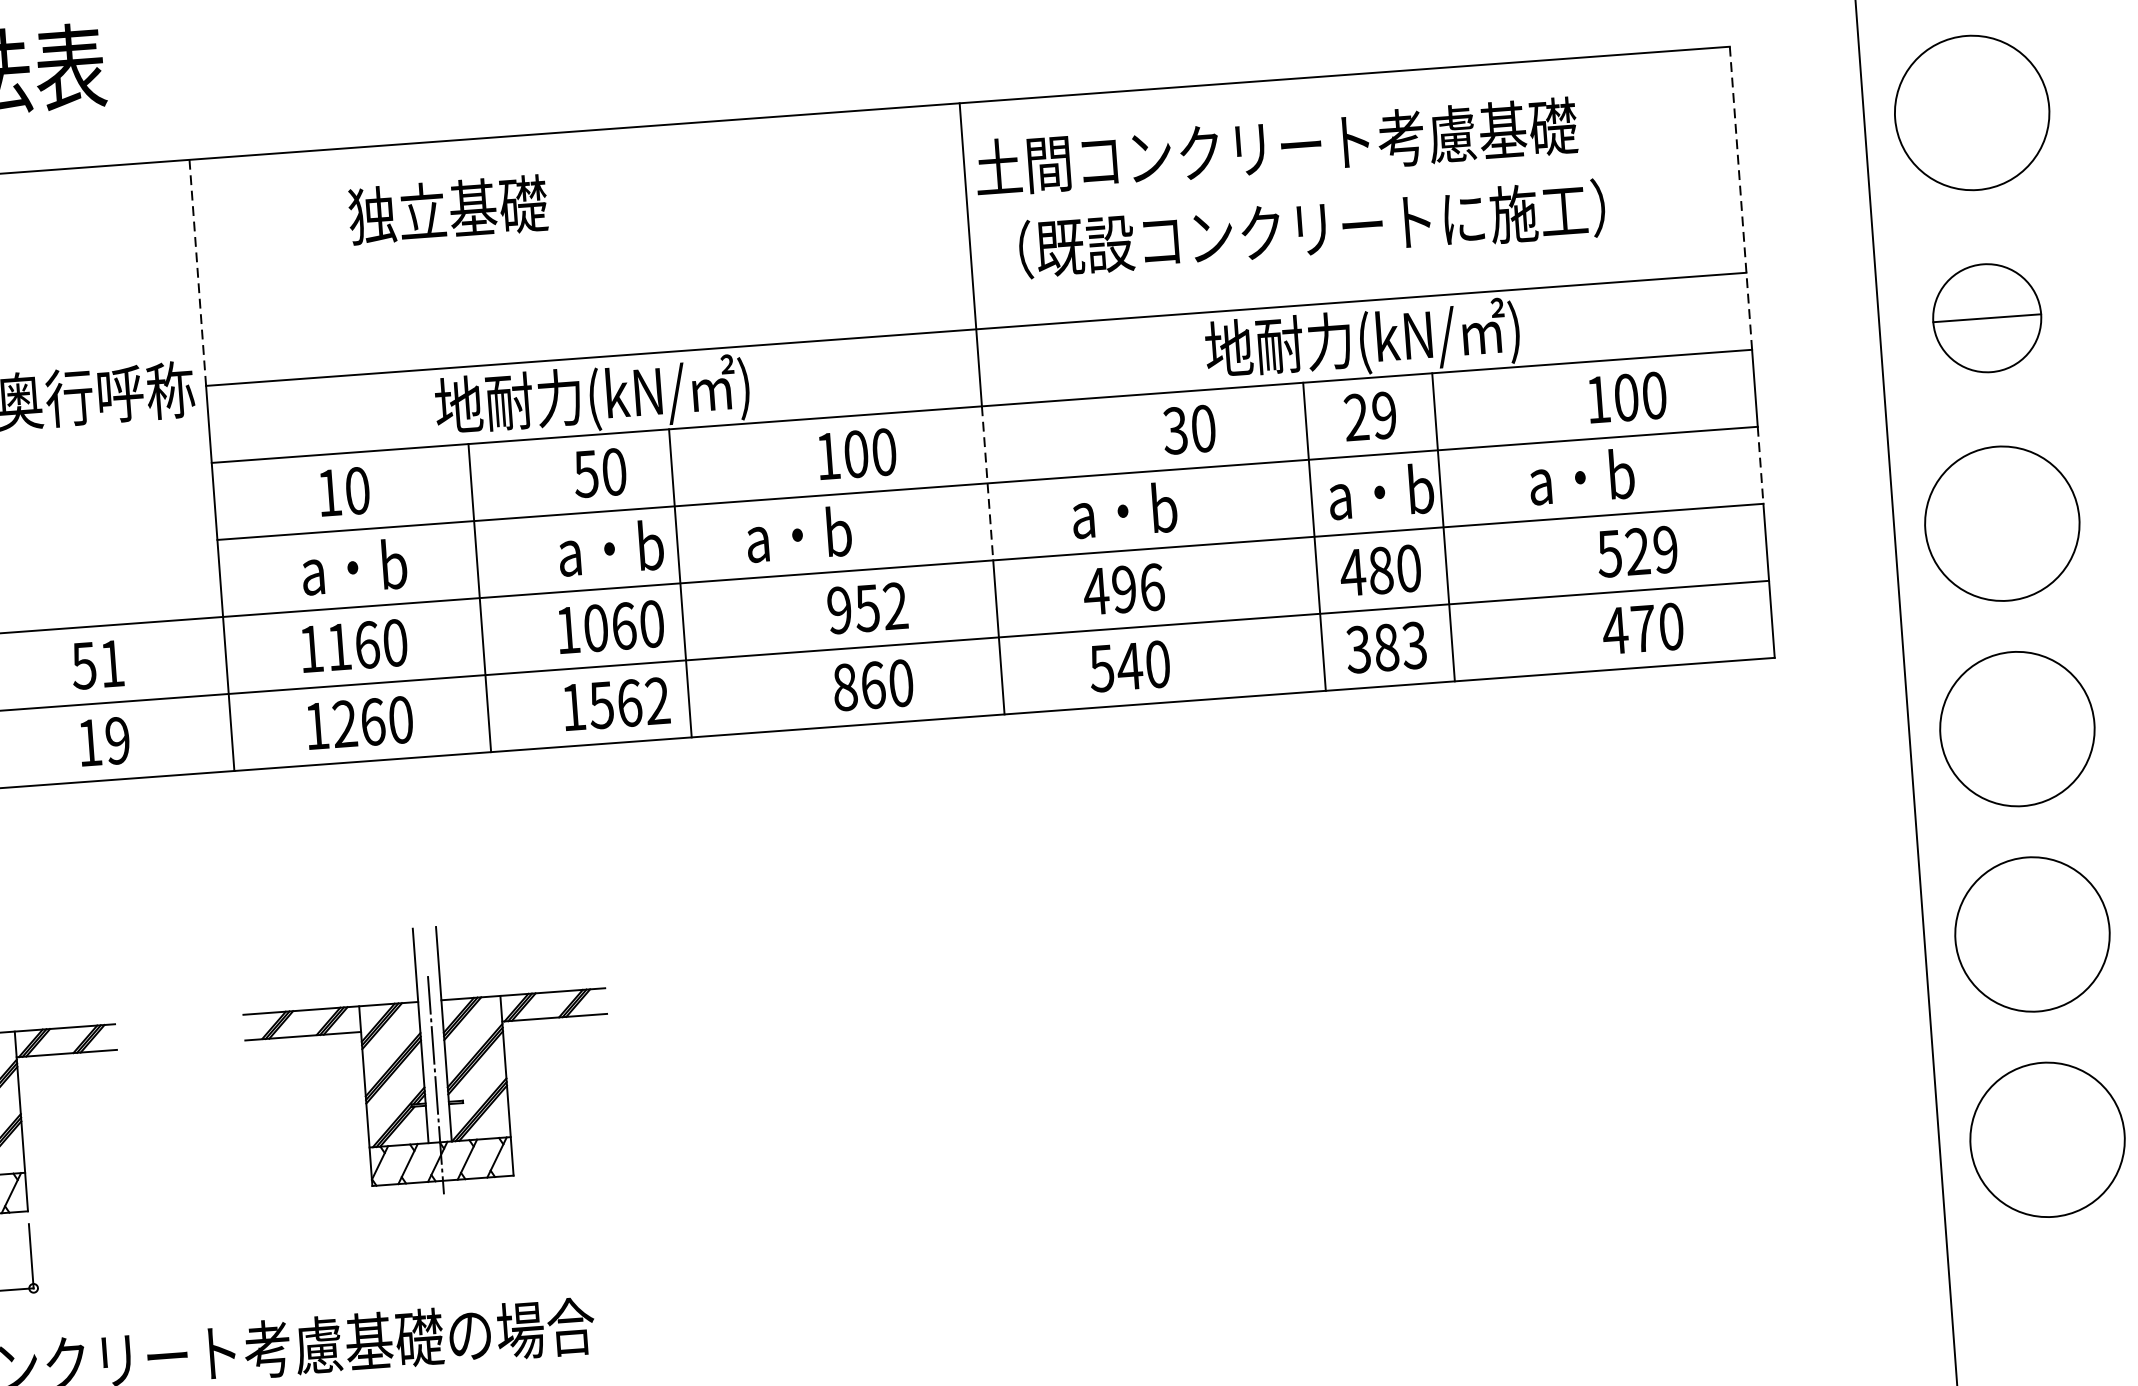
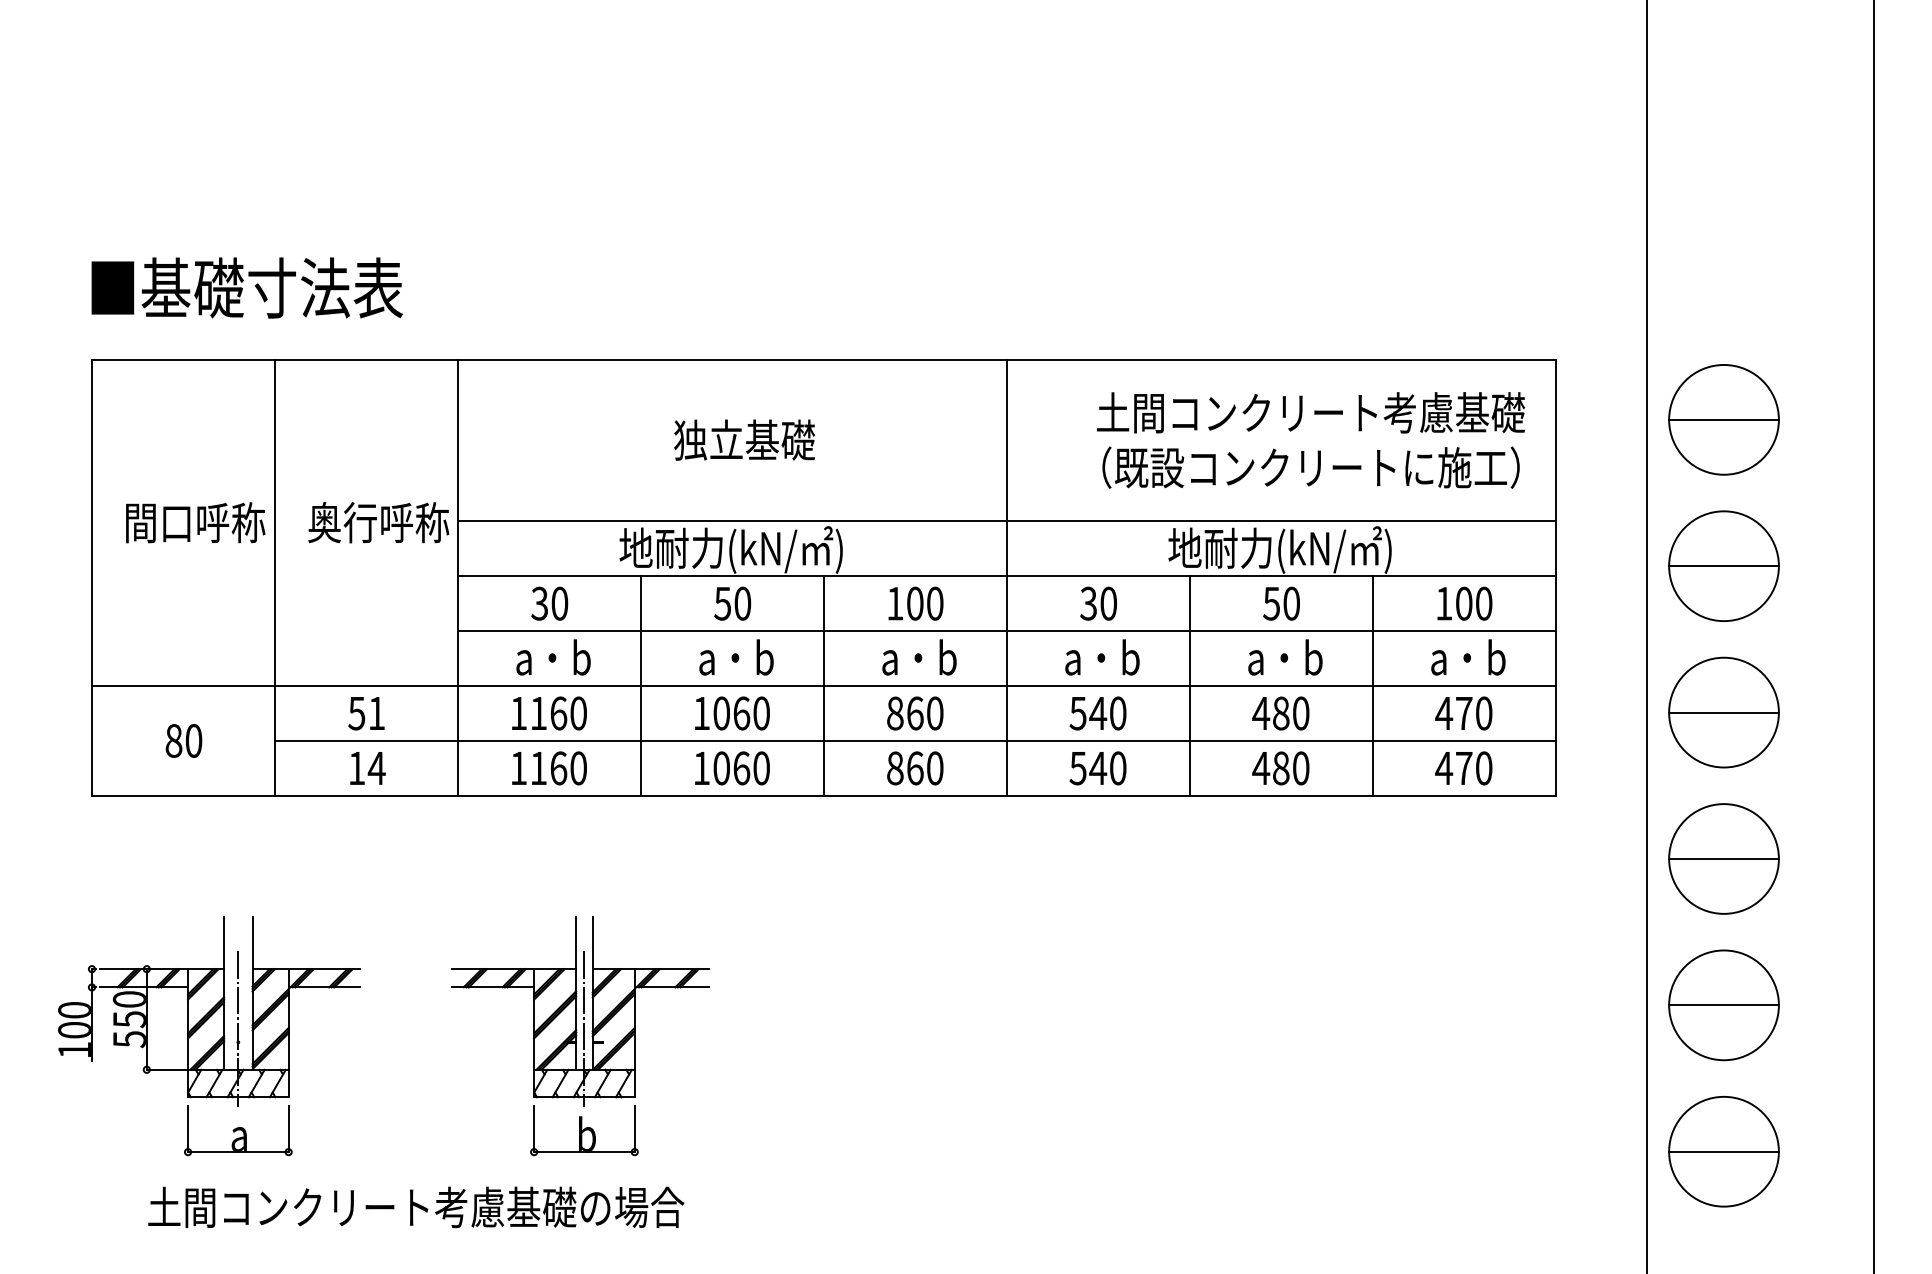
line: (1971, 112) -> (1723, 419), added
text: (1277, 146) -> (1311, 412), moved
line: (1740, 198) -> (1555, 468), dashed -> solid
text: (447, 208) -> (744, 439), moved
text: (1311, 228) -> (1310, 467), moved
line: (197, 272) -> (457, 440), dashed -> solid
part: (1986, 317) -> (1723, 565), size x1.43
text: (1370, 416) -> (1281, 603), 29 -> 50
text: (1189, 429) -> (1098, 603), moved
line: (1760, 466) -> (1555, 659), dashed -> solid
text: (1582, 476) -> (1468, 657), moved
line: (987, 483) -> (1006, 631), dashed -> solid
text: (329, 492) -> (539, 603), 10 -> 30
line: (2001, 523) -> (1723, 712), added
line: (1443, 526) -> (1372, 685), moved
text: (799, 534) -> (919, 657), moved
line: (1314, 536) -> (1189, 685), moved
text: (1636, 551) -> (1463, 713), 529 -> 470
line: (679, 582) -> (823, 685), moved
text: (1123, 589) -> (1097, 713), 496 -> 540
text: (867, 608) -> (915, 713), 952 -> 860
text: (1385, 647) -> (1280, 768), 383 -> 480
text: (629, 703) -> (741, 768), 1562 -> 1060
text: (344, 722) -> (538, 767), 1260 -> 1160
line: (2016, 728) -> (1723, 858), added
text: (117, 740) -> (376, 768), 19 -> 14
line: (2031, 934) -> (1723, 1005), added
line: (2046, 1139) -> (1723, 1151), added
part: (446, 1227) -> (584, 1130), added

